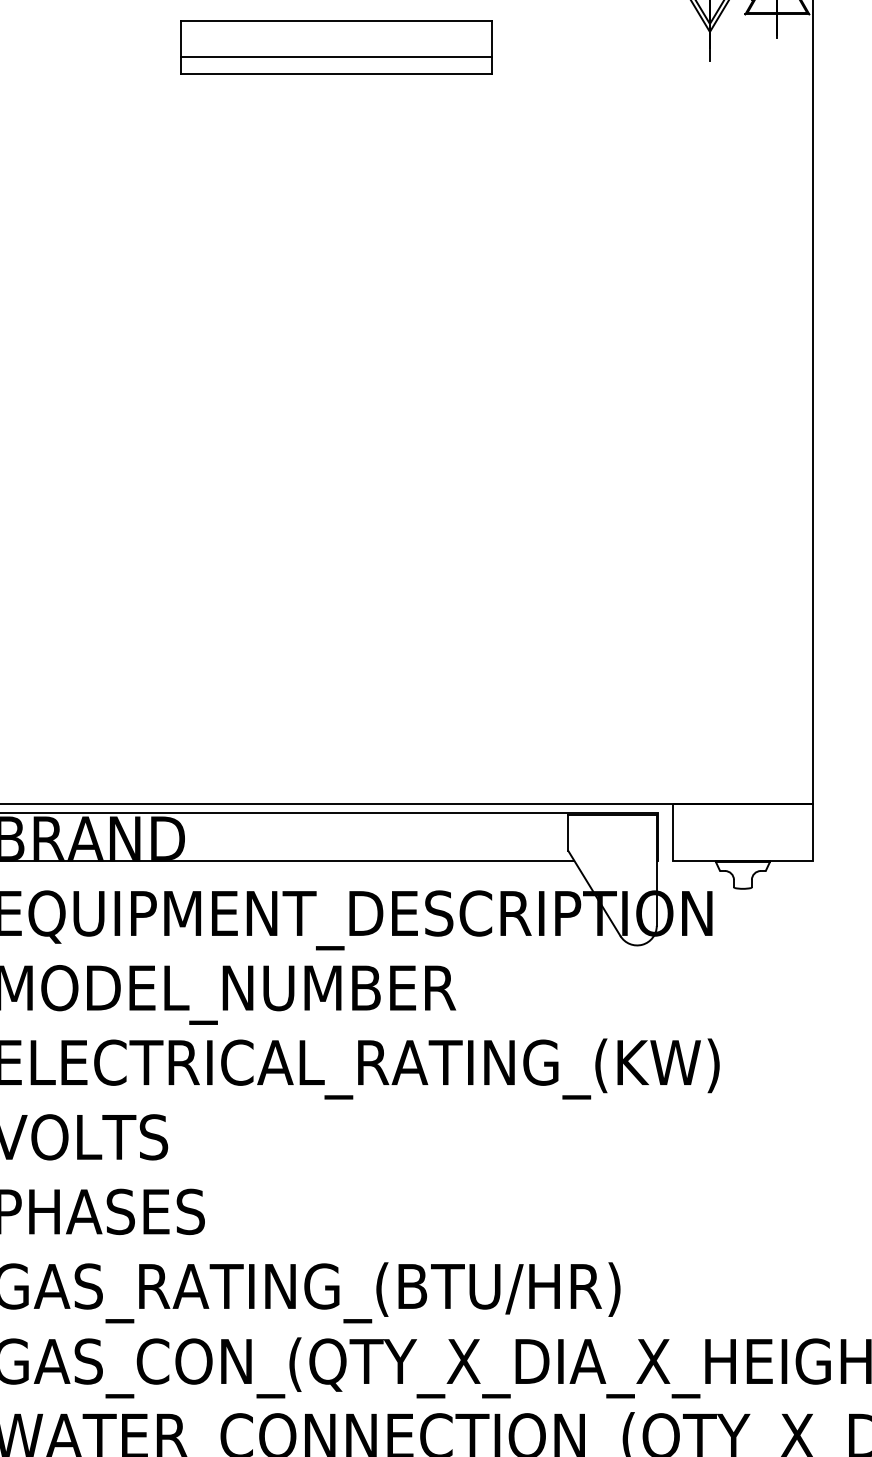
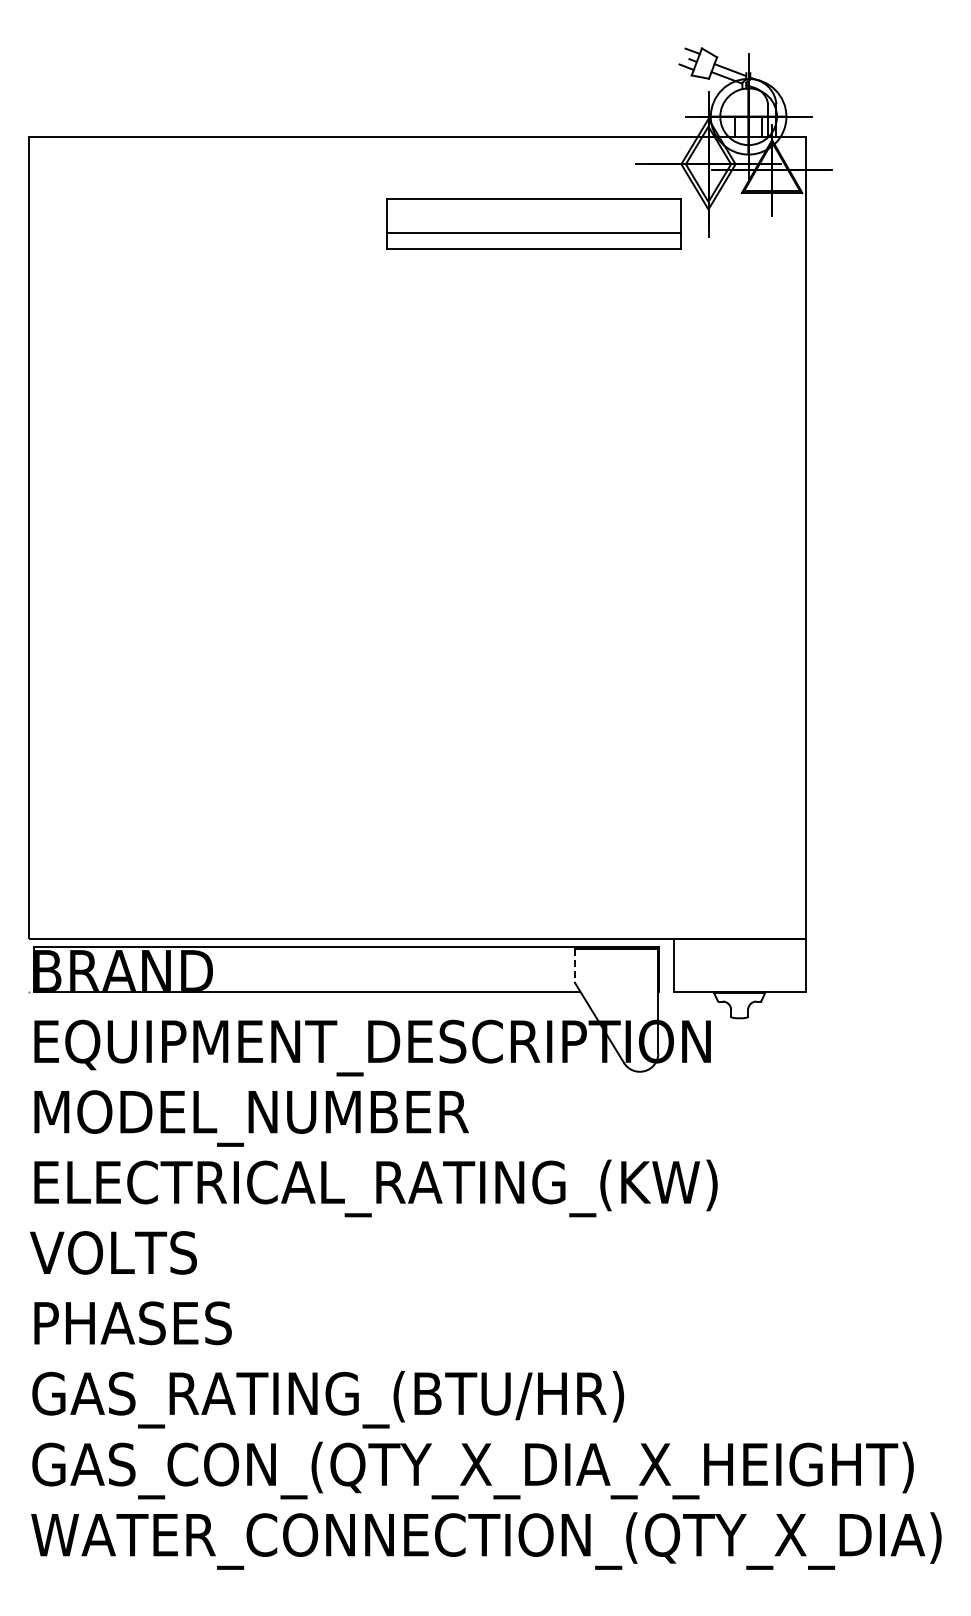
part: (335, 46) -> (533, 223), moved
line: (567, 832) -> (574, 965), solid -> dashed

